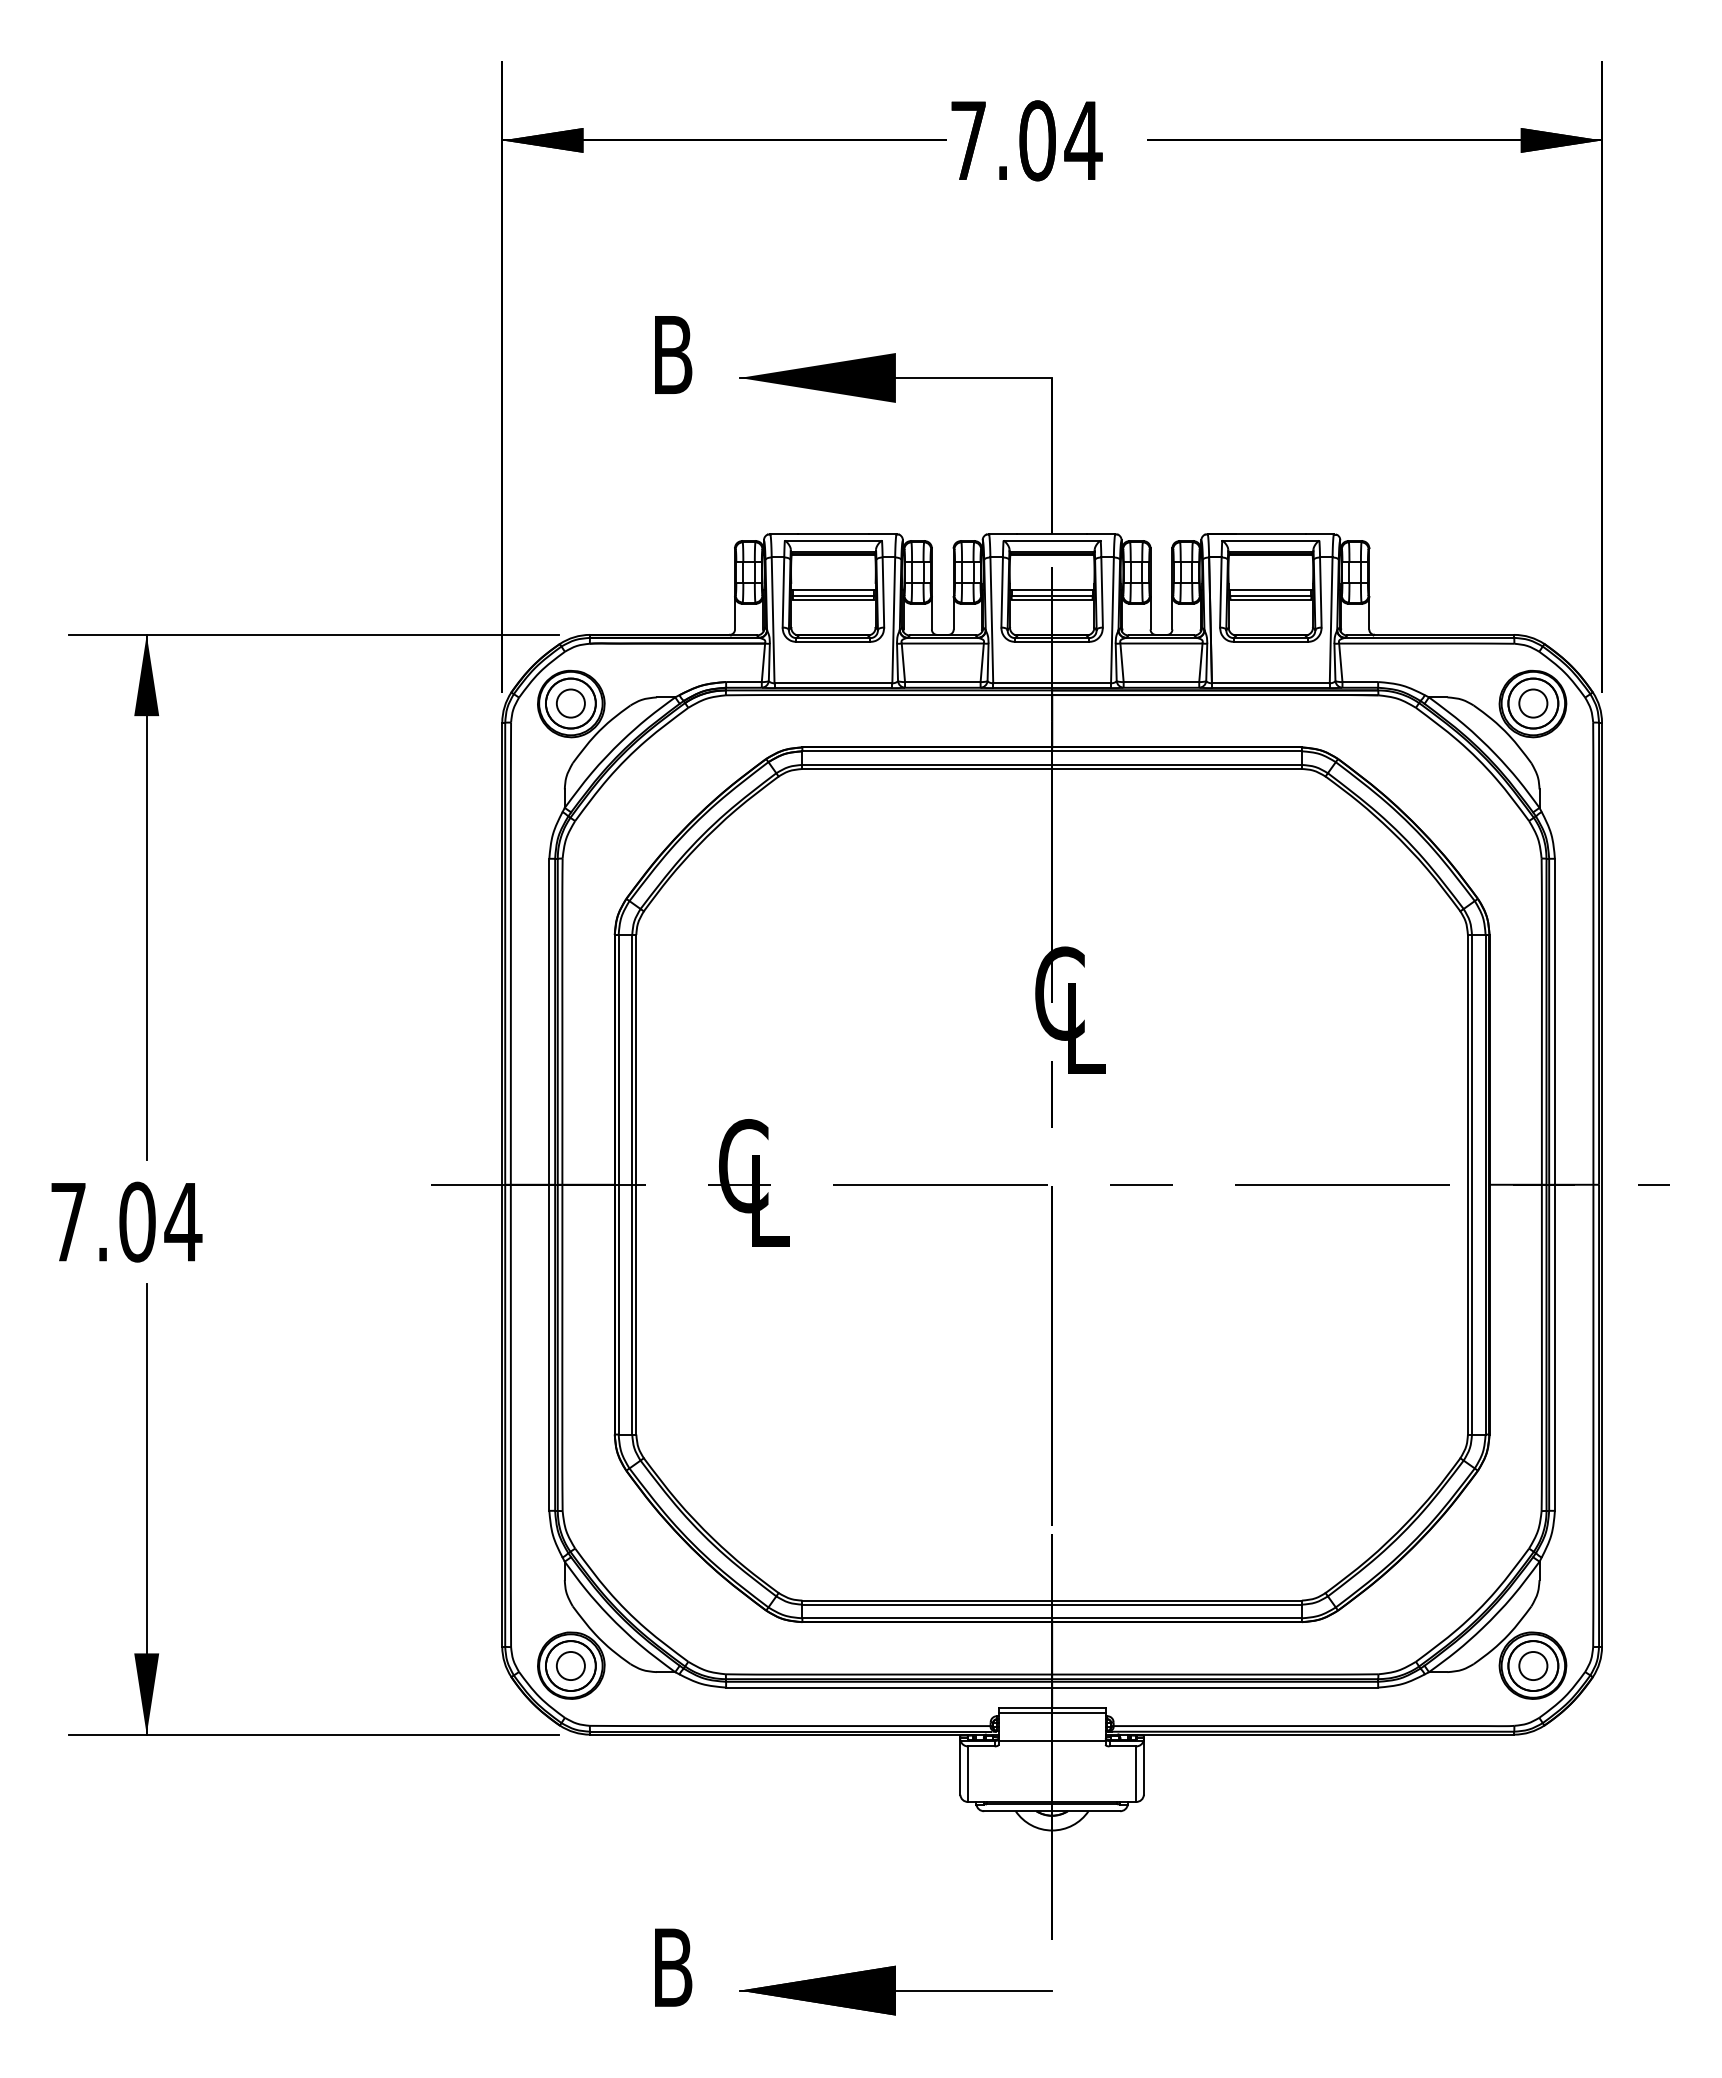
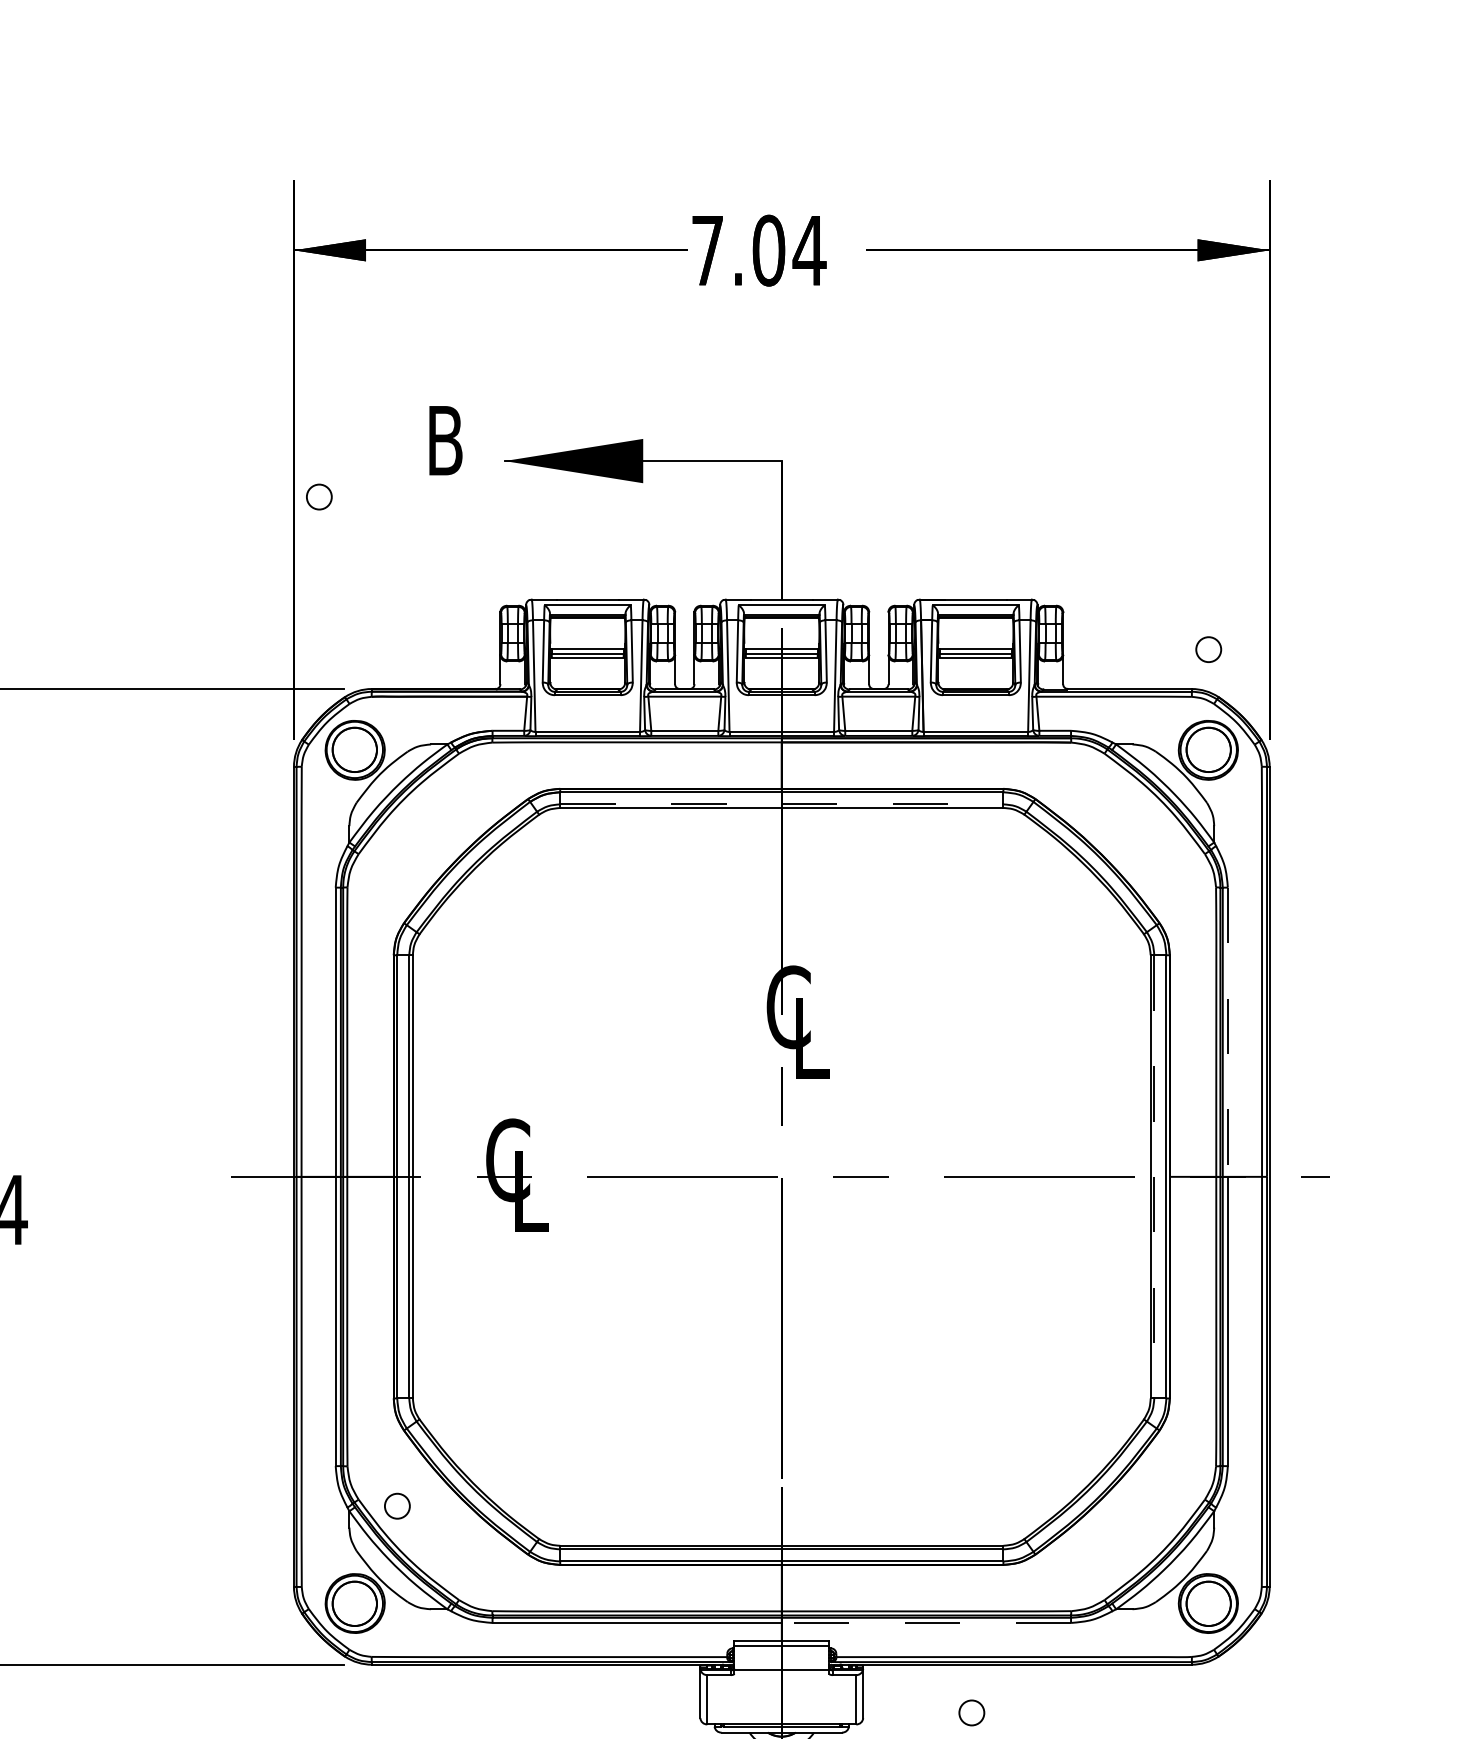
circle: (570, 703) -> (319, 497), moved
circle: (1533, 703) -> (1208, 649), moved
line: (1052, 764) -> (782, 803), solid -> dashed
line: (1554, 1021) -> (1227, 1031), solid -> dashed
line: (1472, 1184) -> (1154, 1176), solid -> dashed
circle: (570, 1665) -> (397, 1505), moved
circle: (1533, 1665) -> (971, 1712), moved
line: (1215, 1687) -> (926, 1622), solid -> dashed

